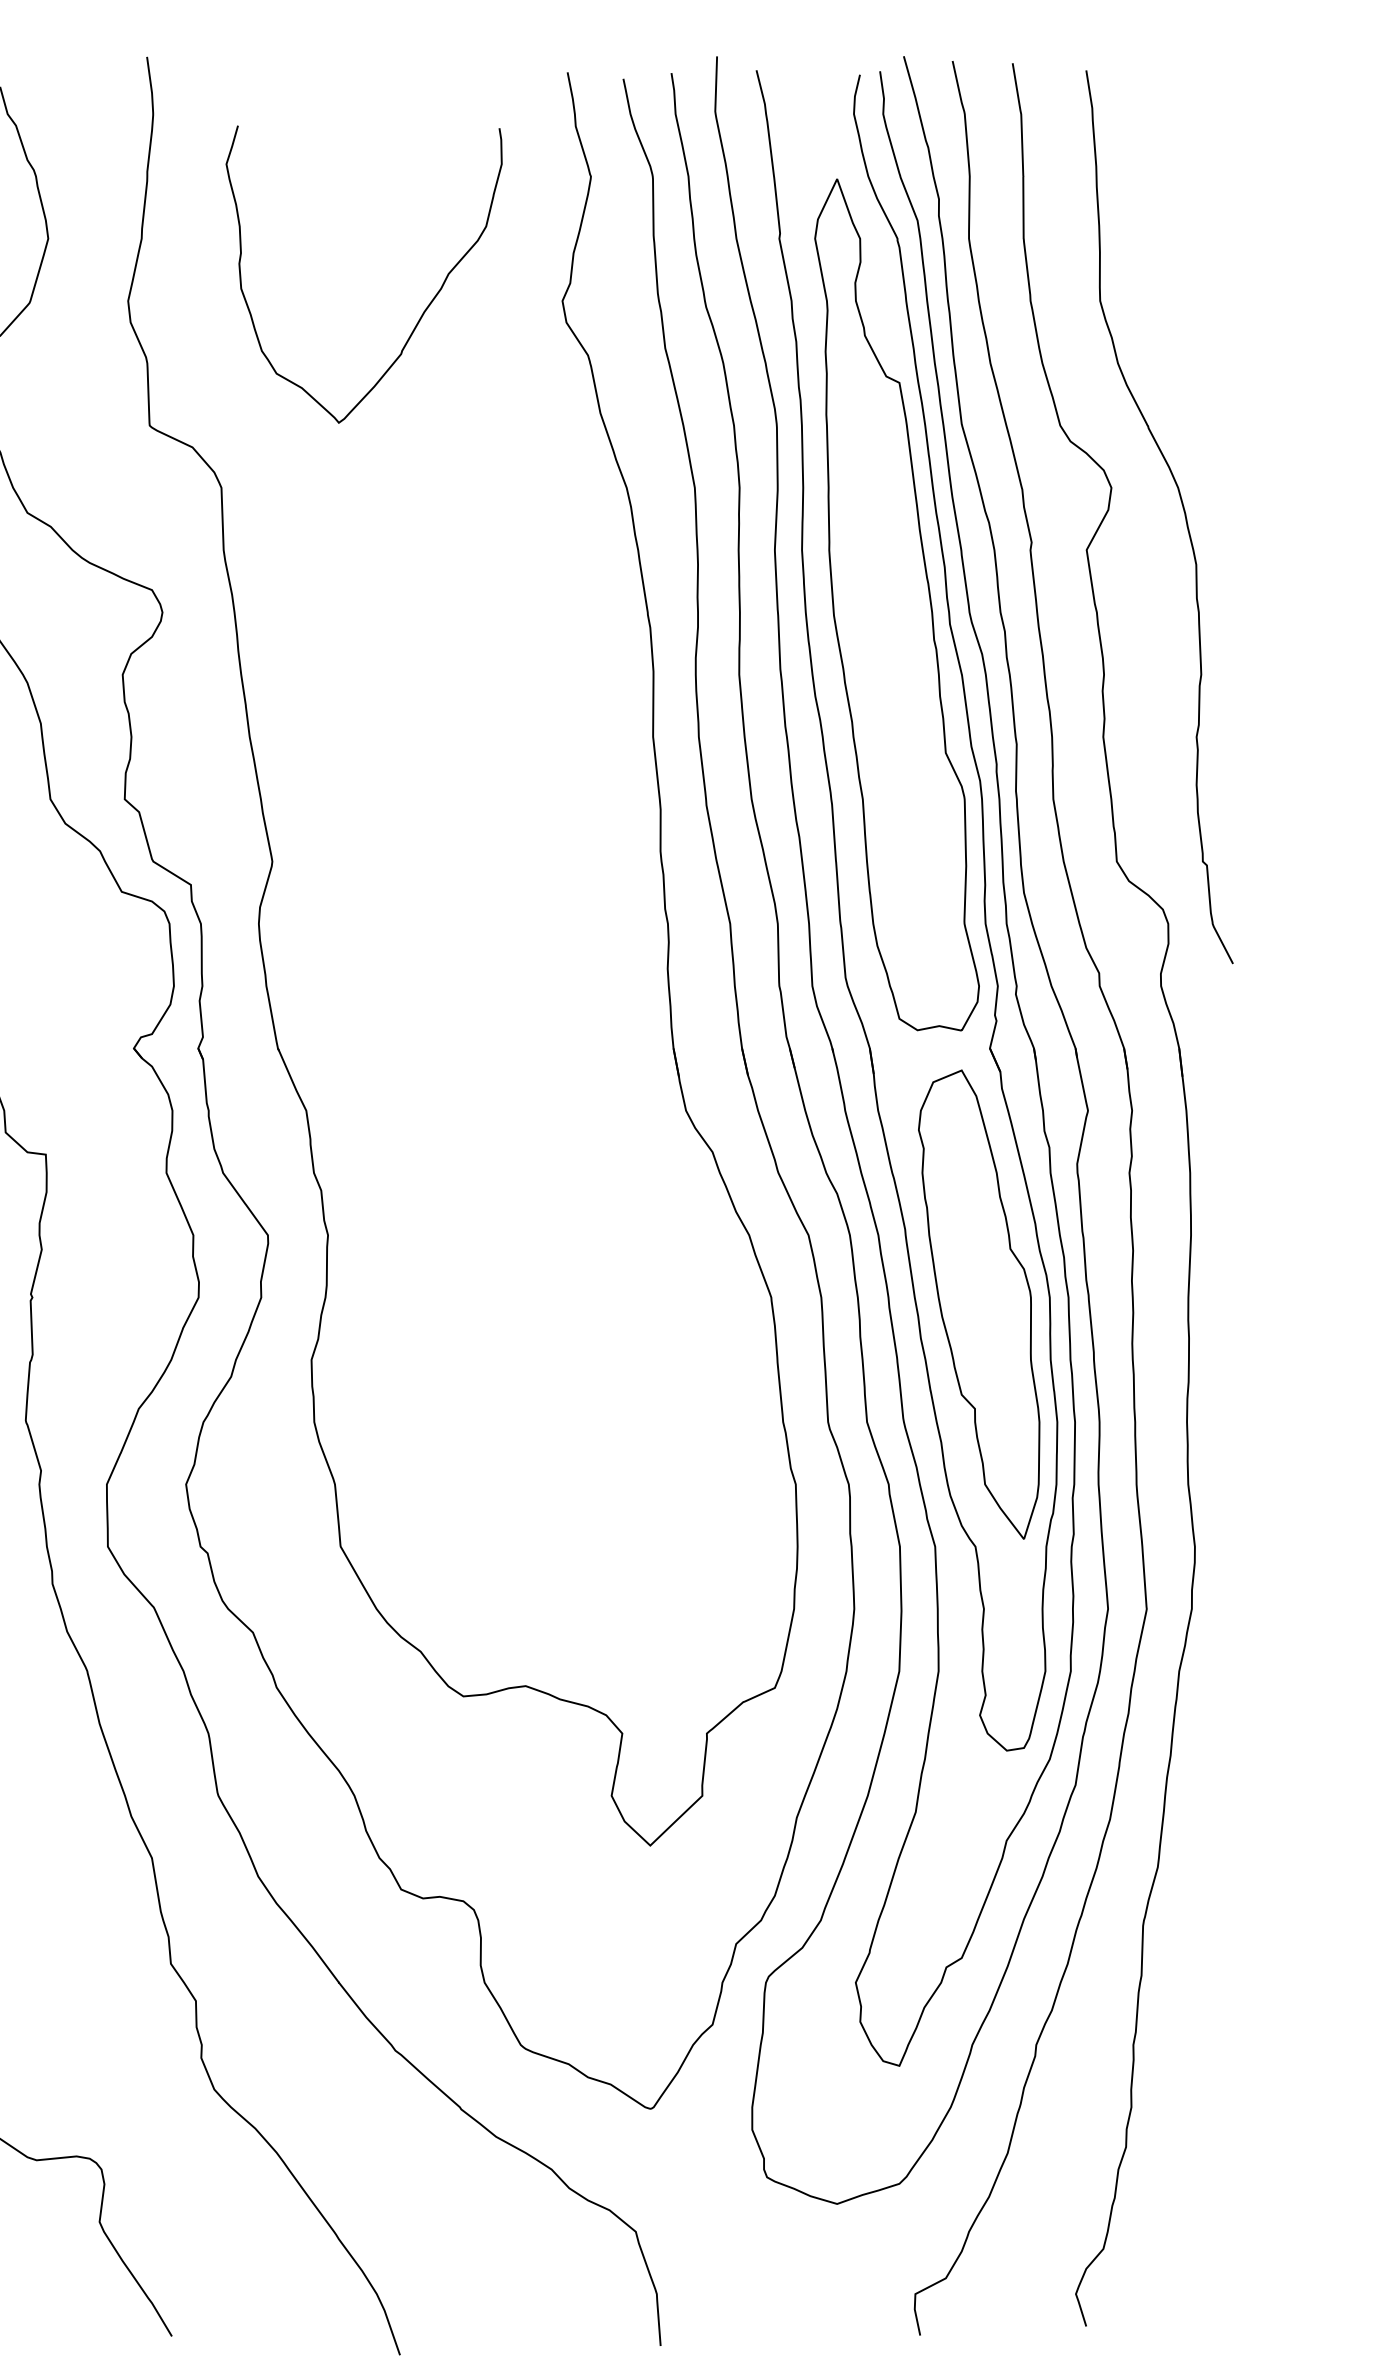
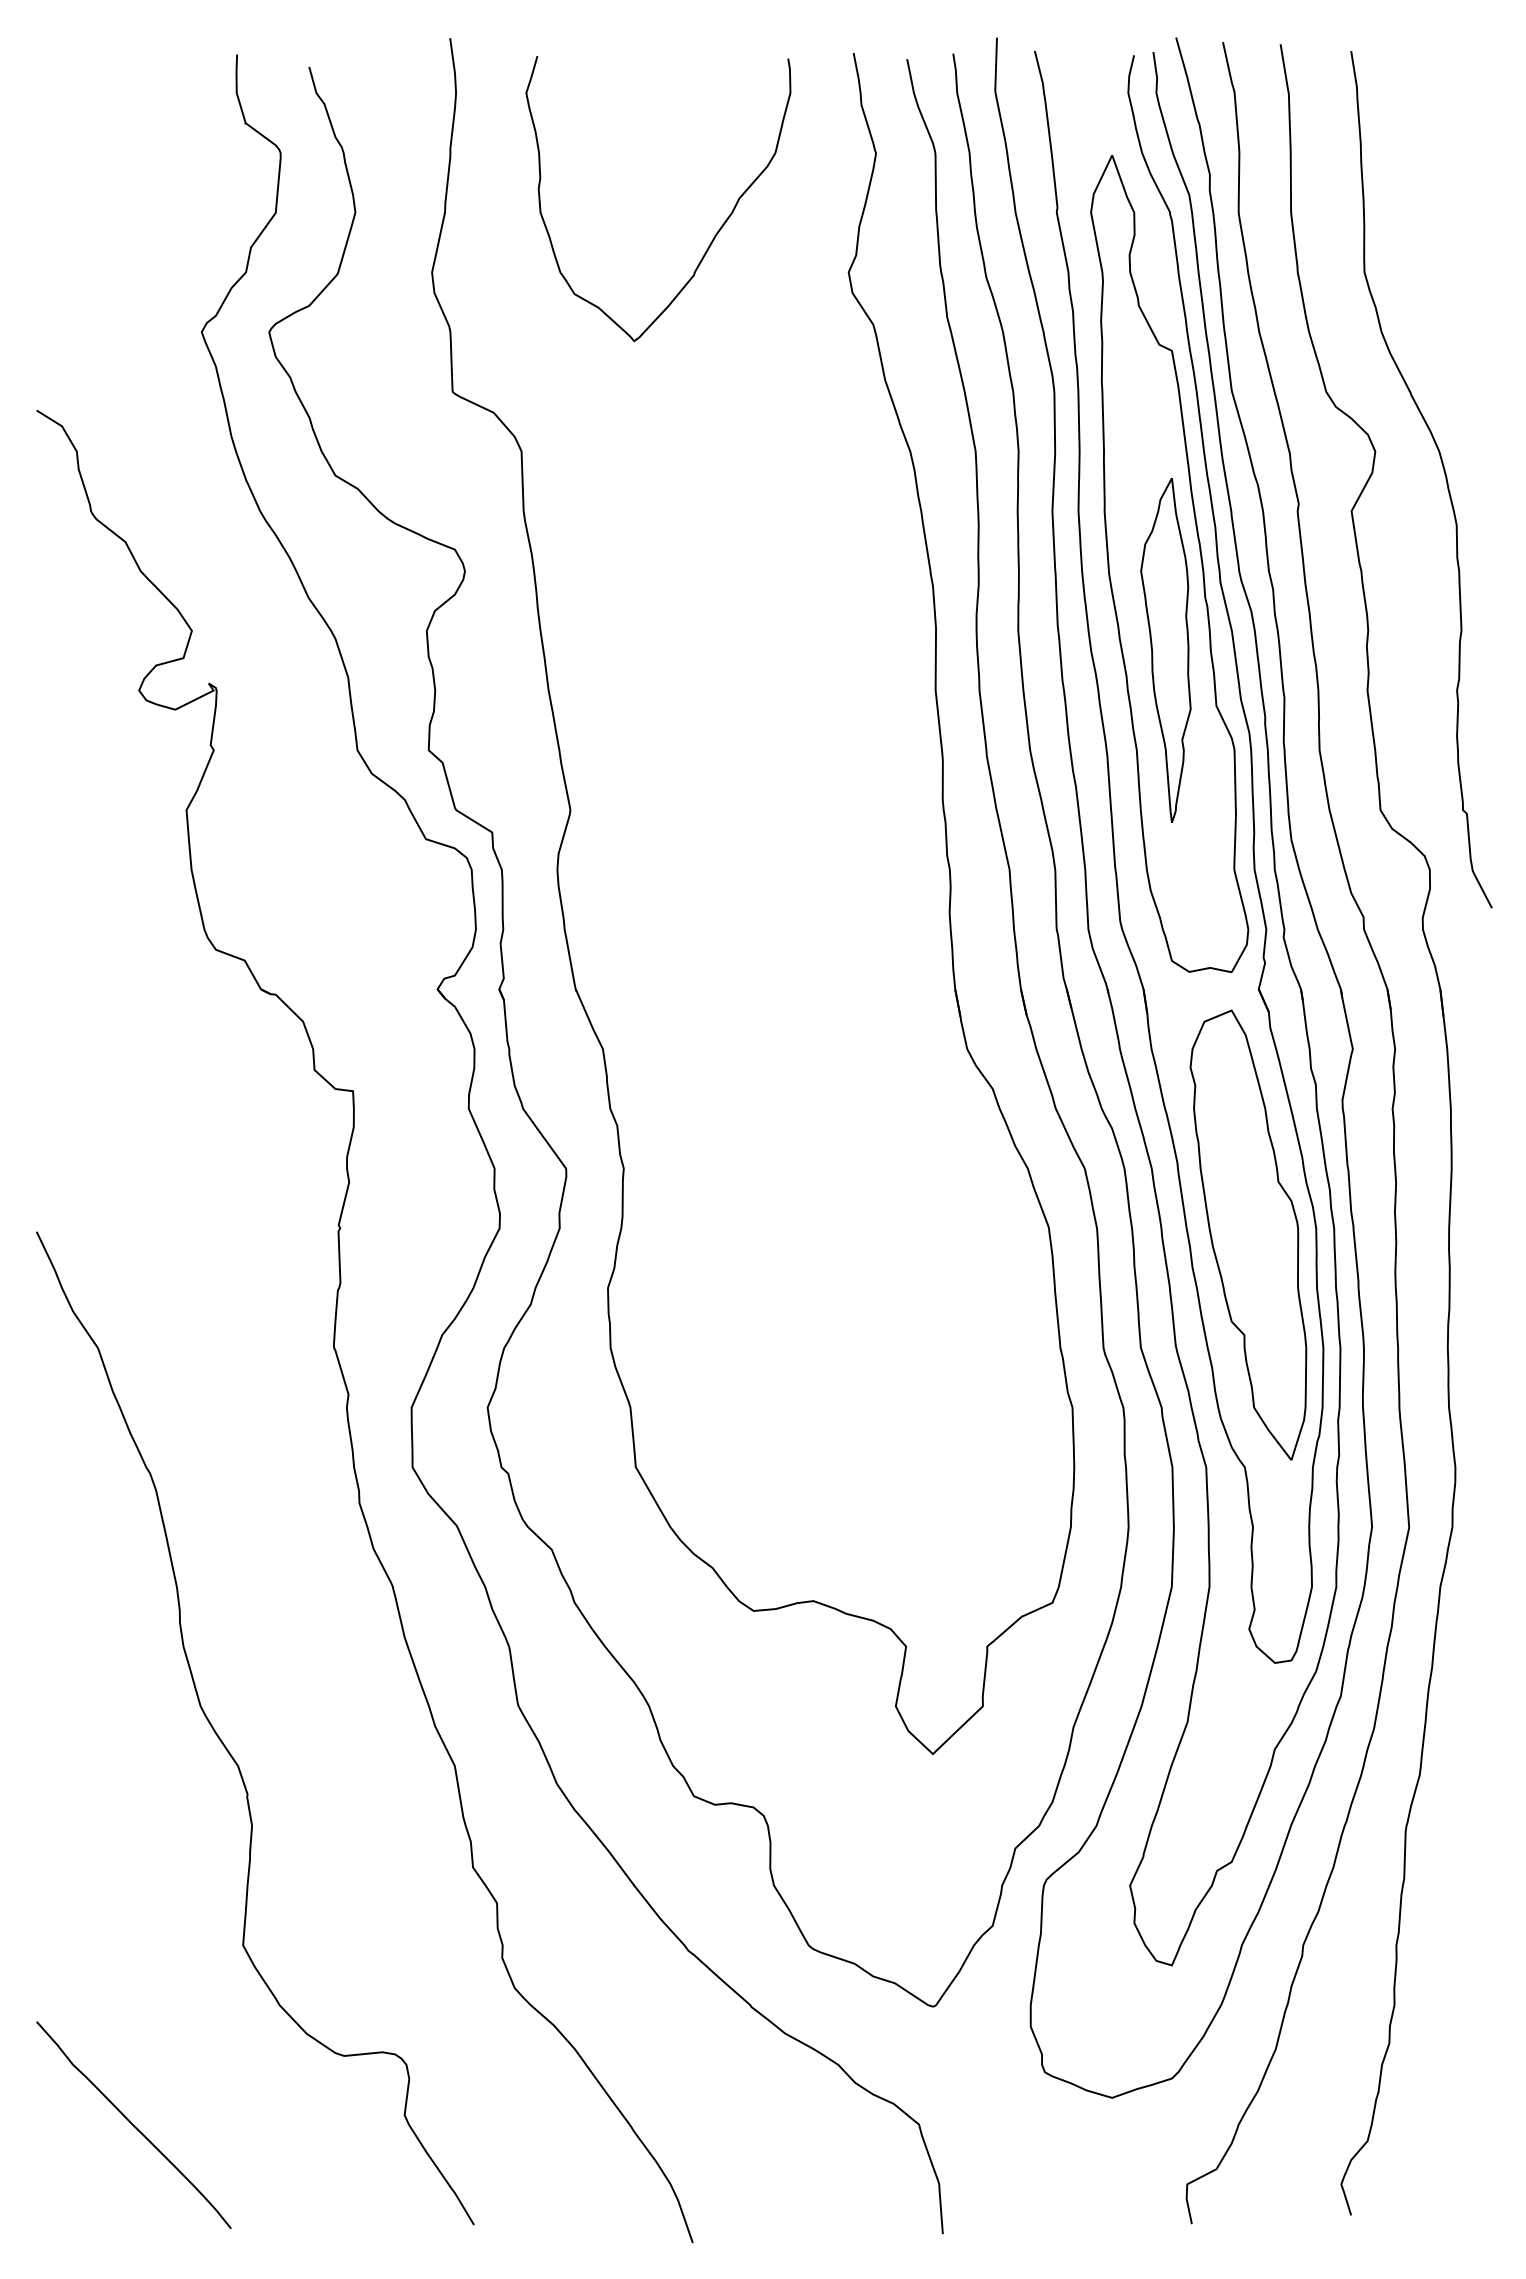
curve: (422, 312) -> (714, 235), moved
part: (892, 695) -> (1165, 650), added

